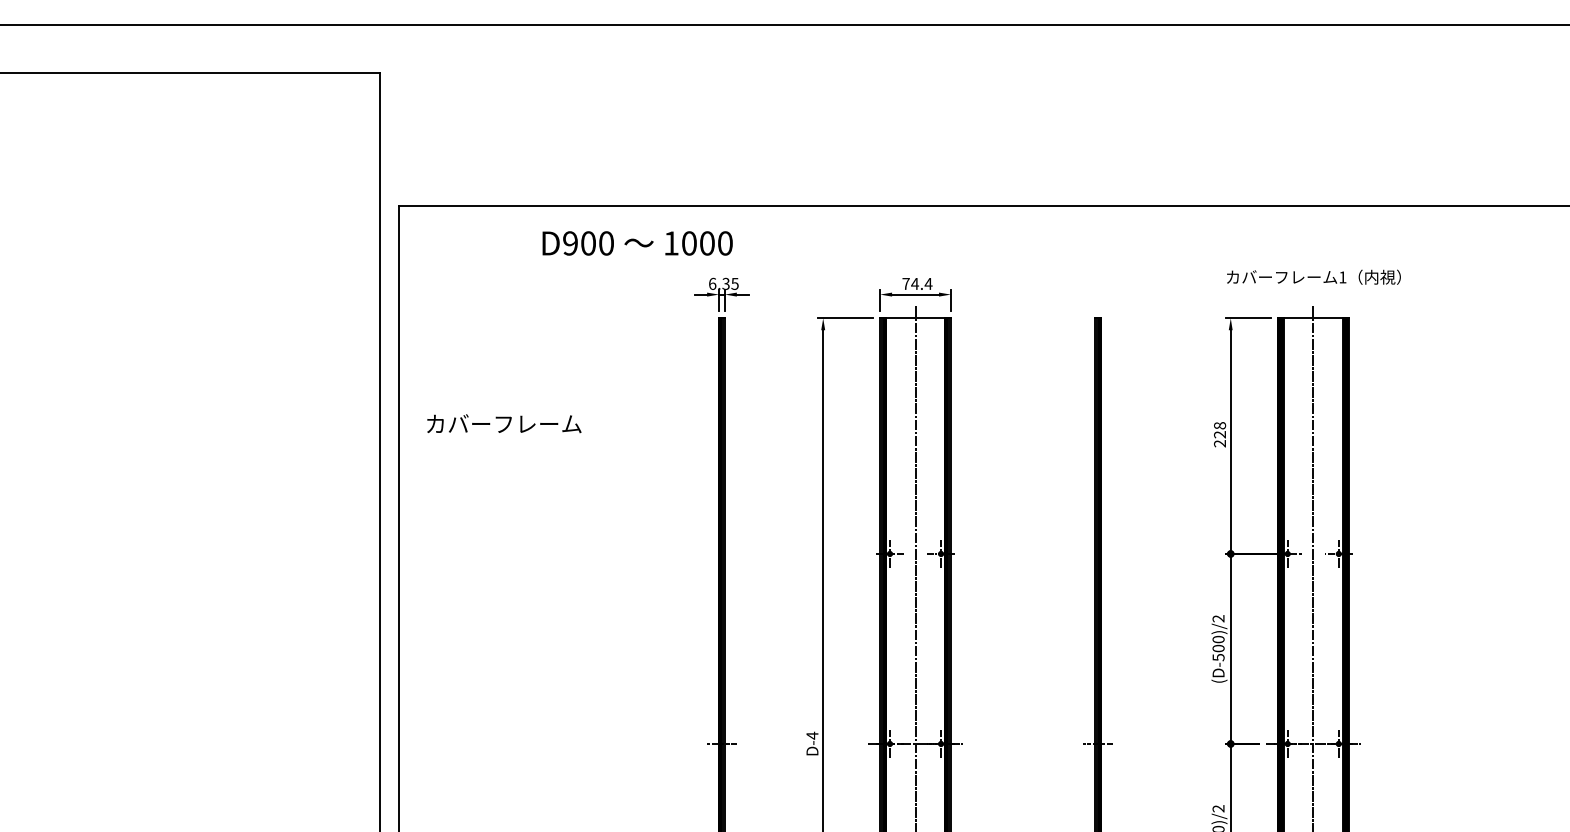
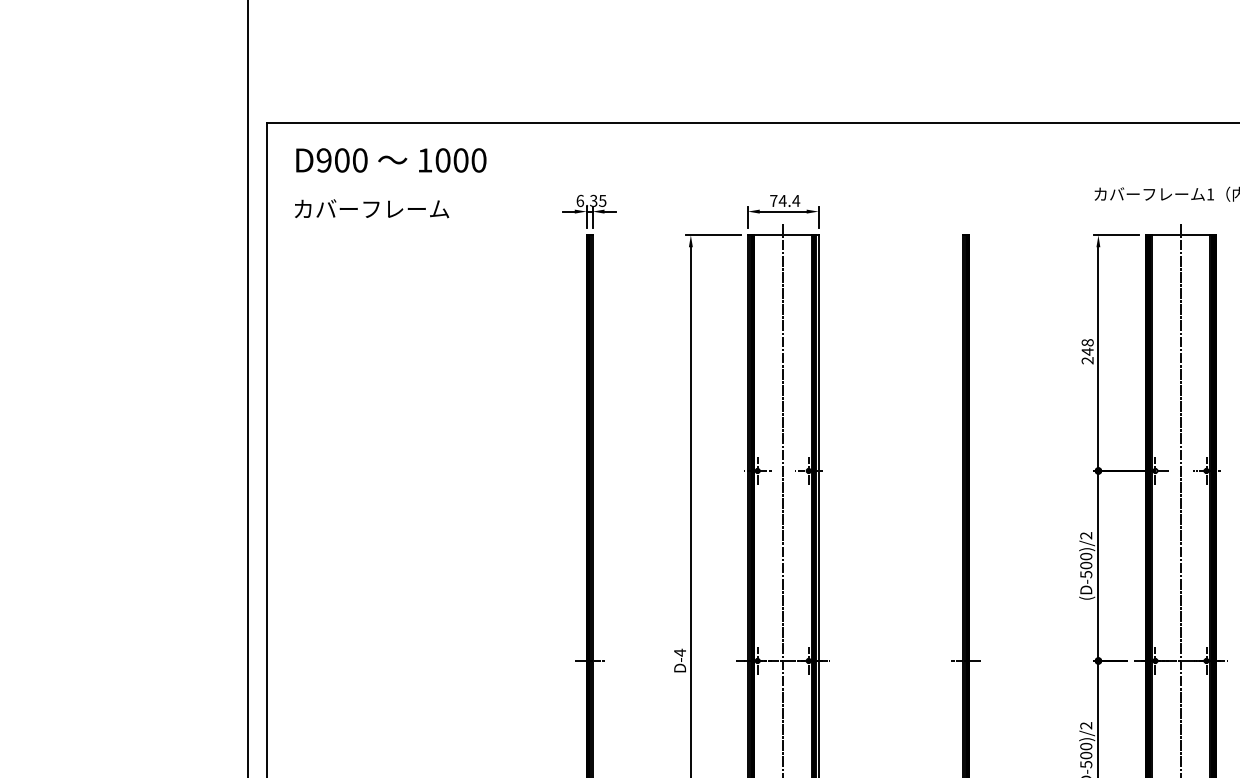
text: (637, 243) -> (391, 160), moved
text: (504, 423) -> (372, 208), moved
text: (1219, 434) -> (1087, 351), 228 -> 248

